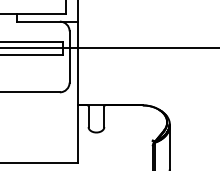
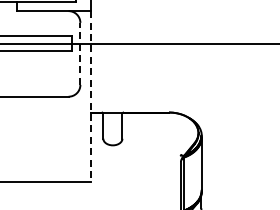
line: (69, 56) -> (80, 53), solid -> dashed
line: (77, 92) -> (90, 96), solid -> dashed

